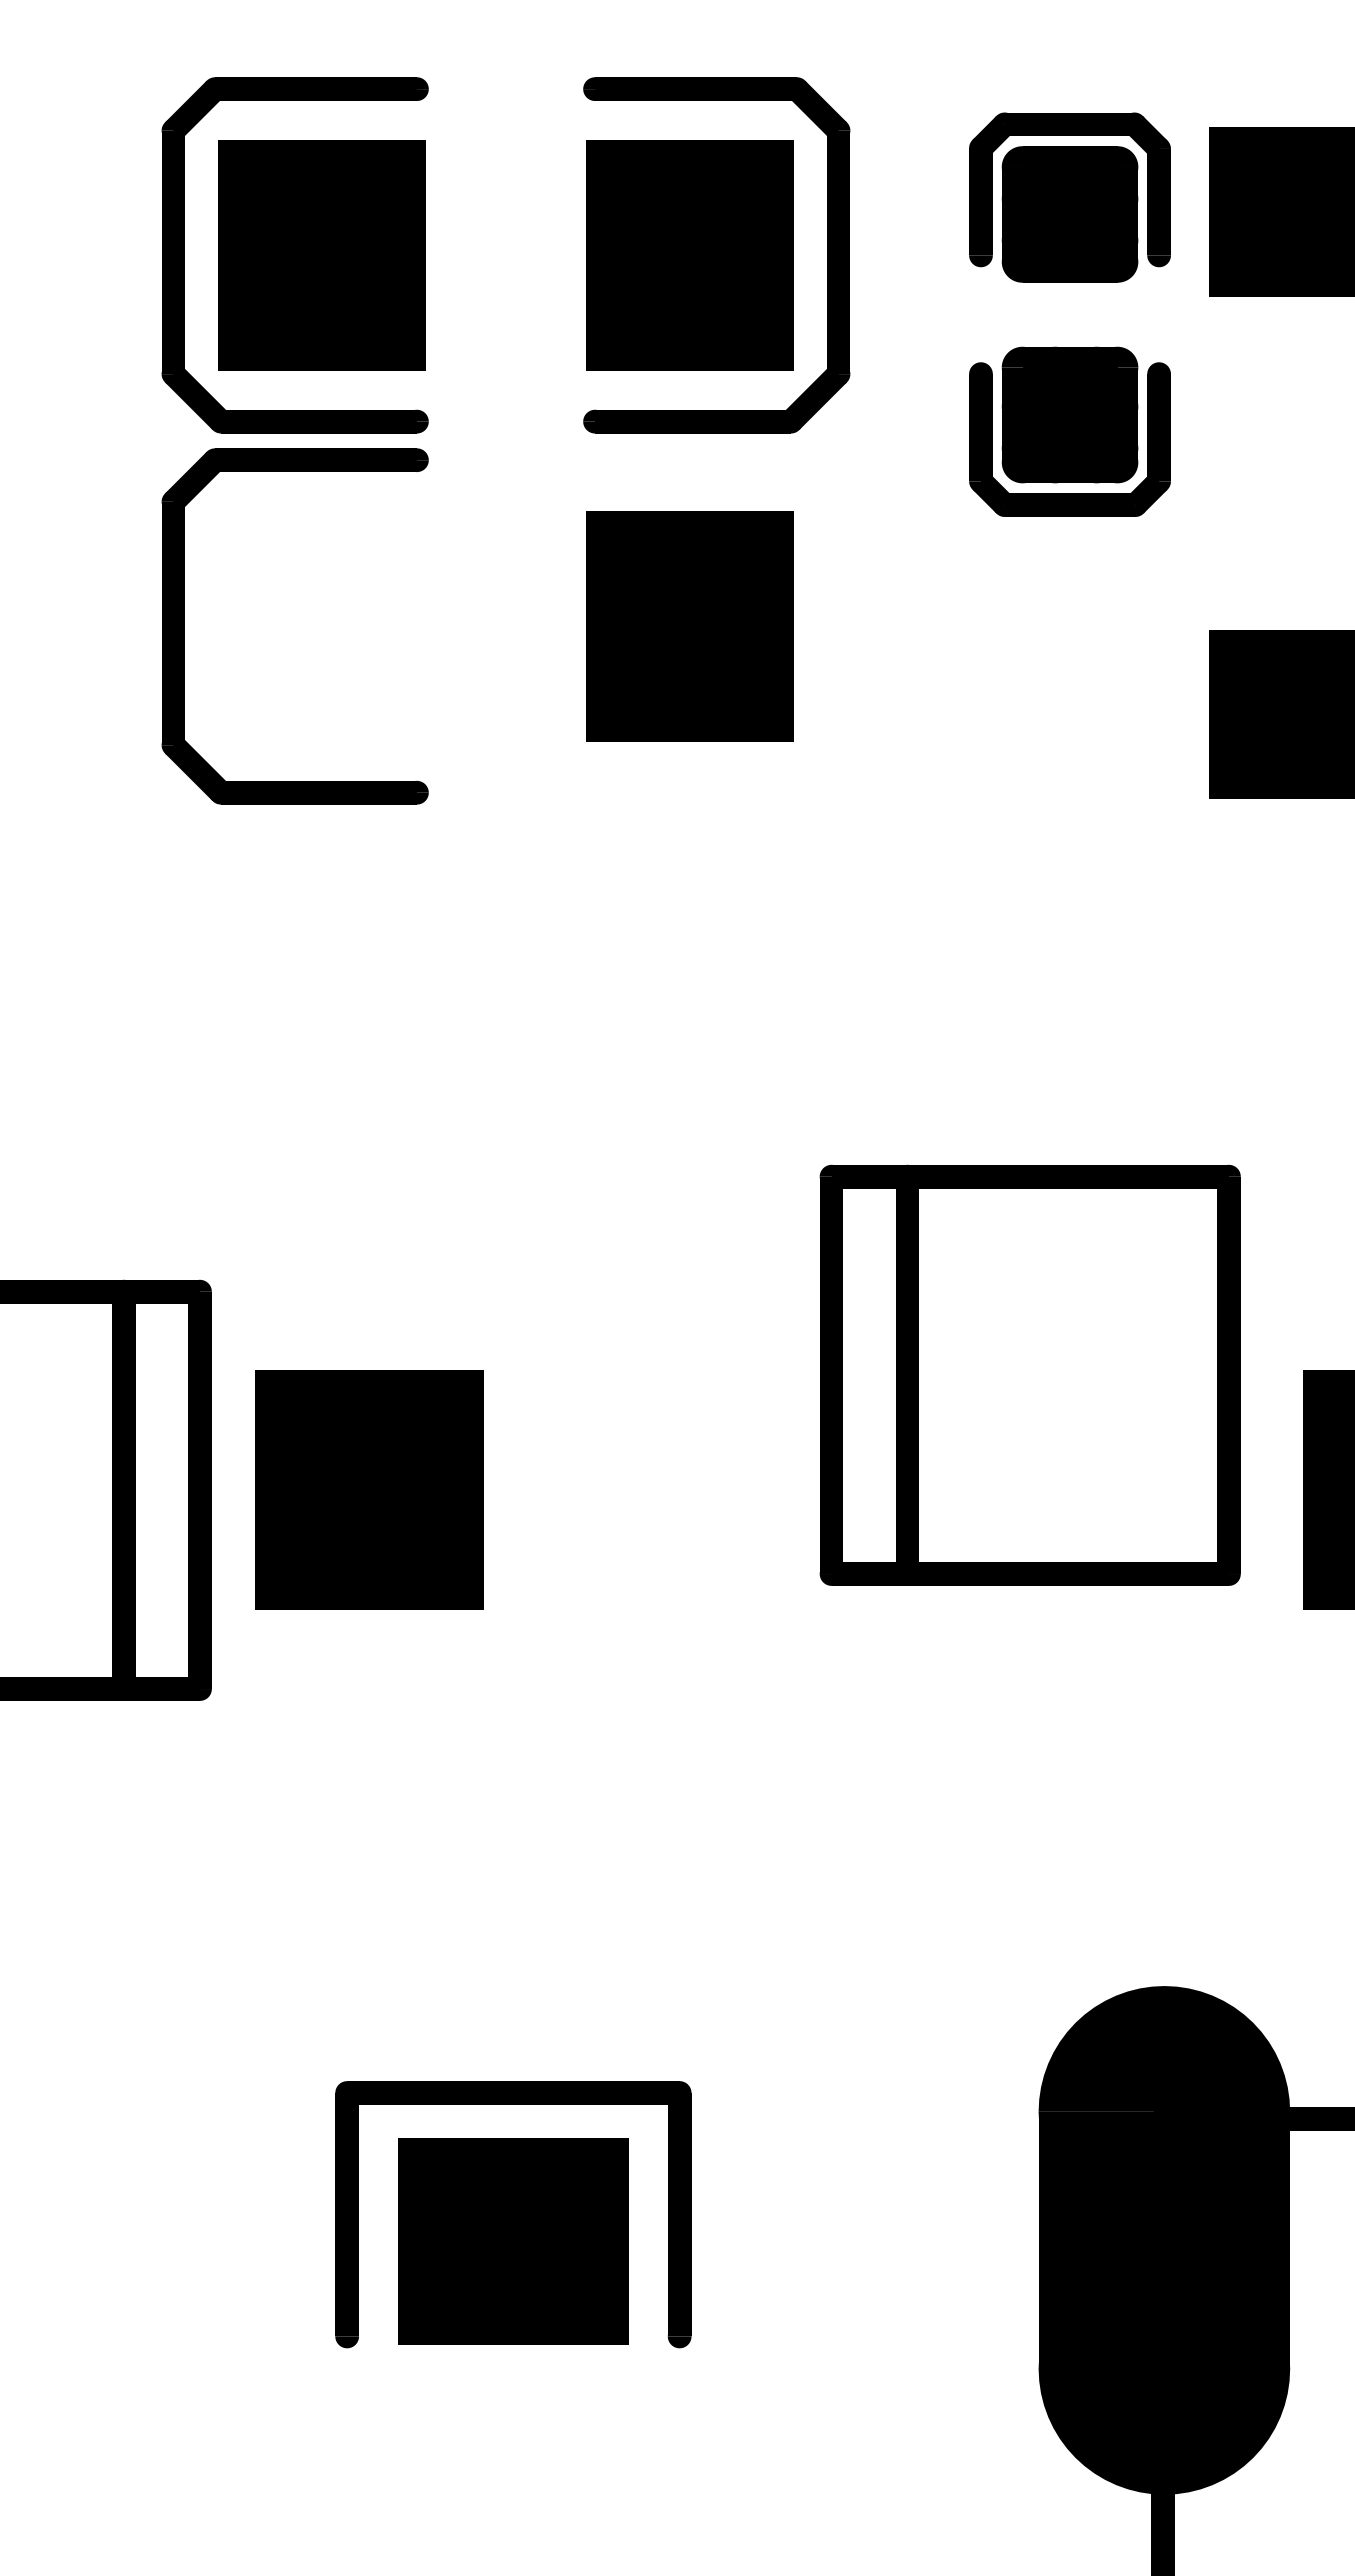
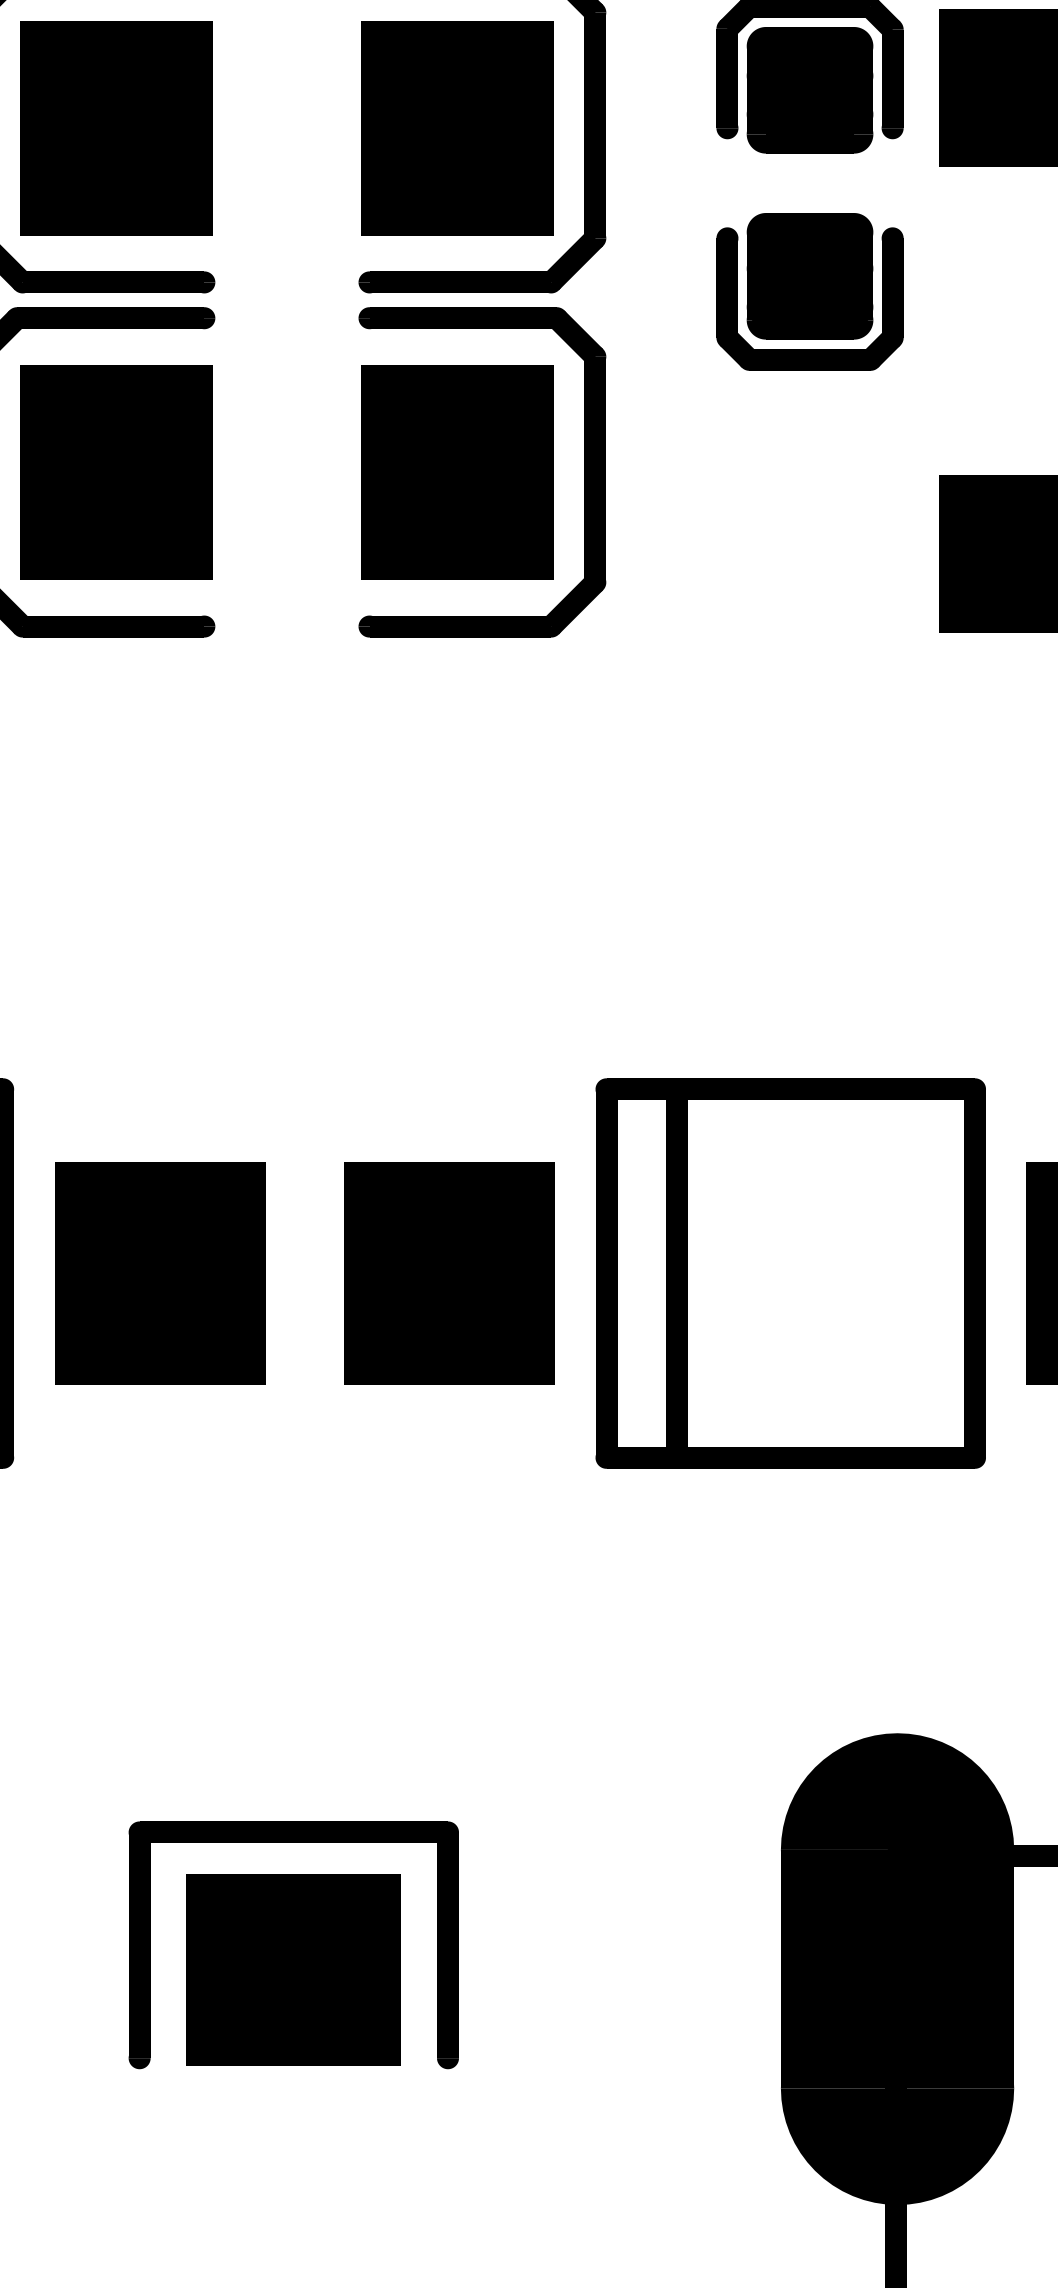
part: (321, 626) -> (115, 472), added
part: (827, 626) -> (585, 472), added
part: (1029, 1374) -> (790, 1272), moved
part: (680, 1489) -> (448, 1272), added

